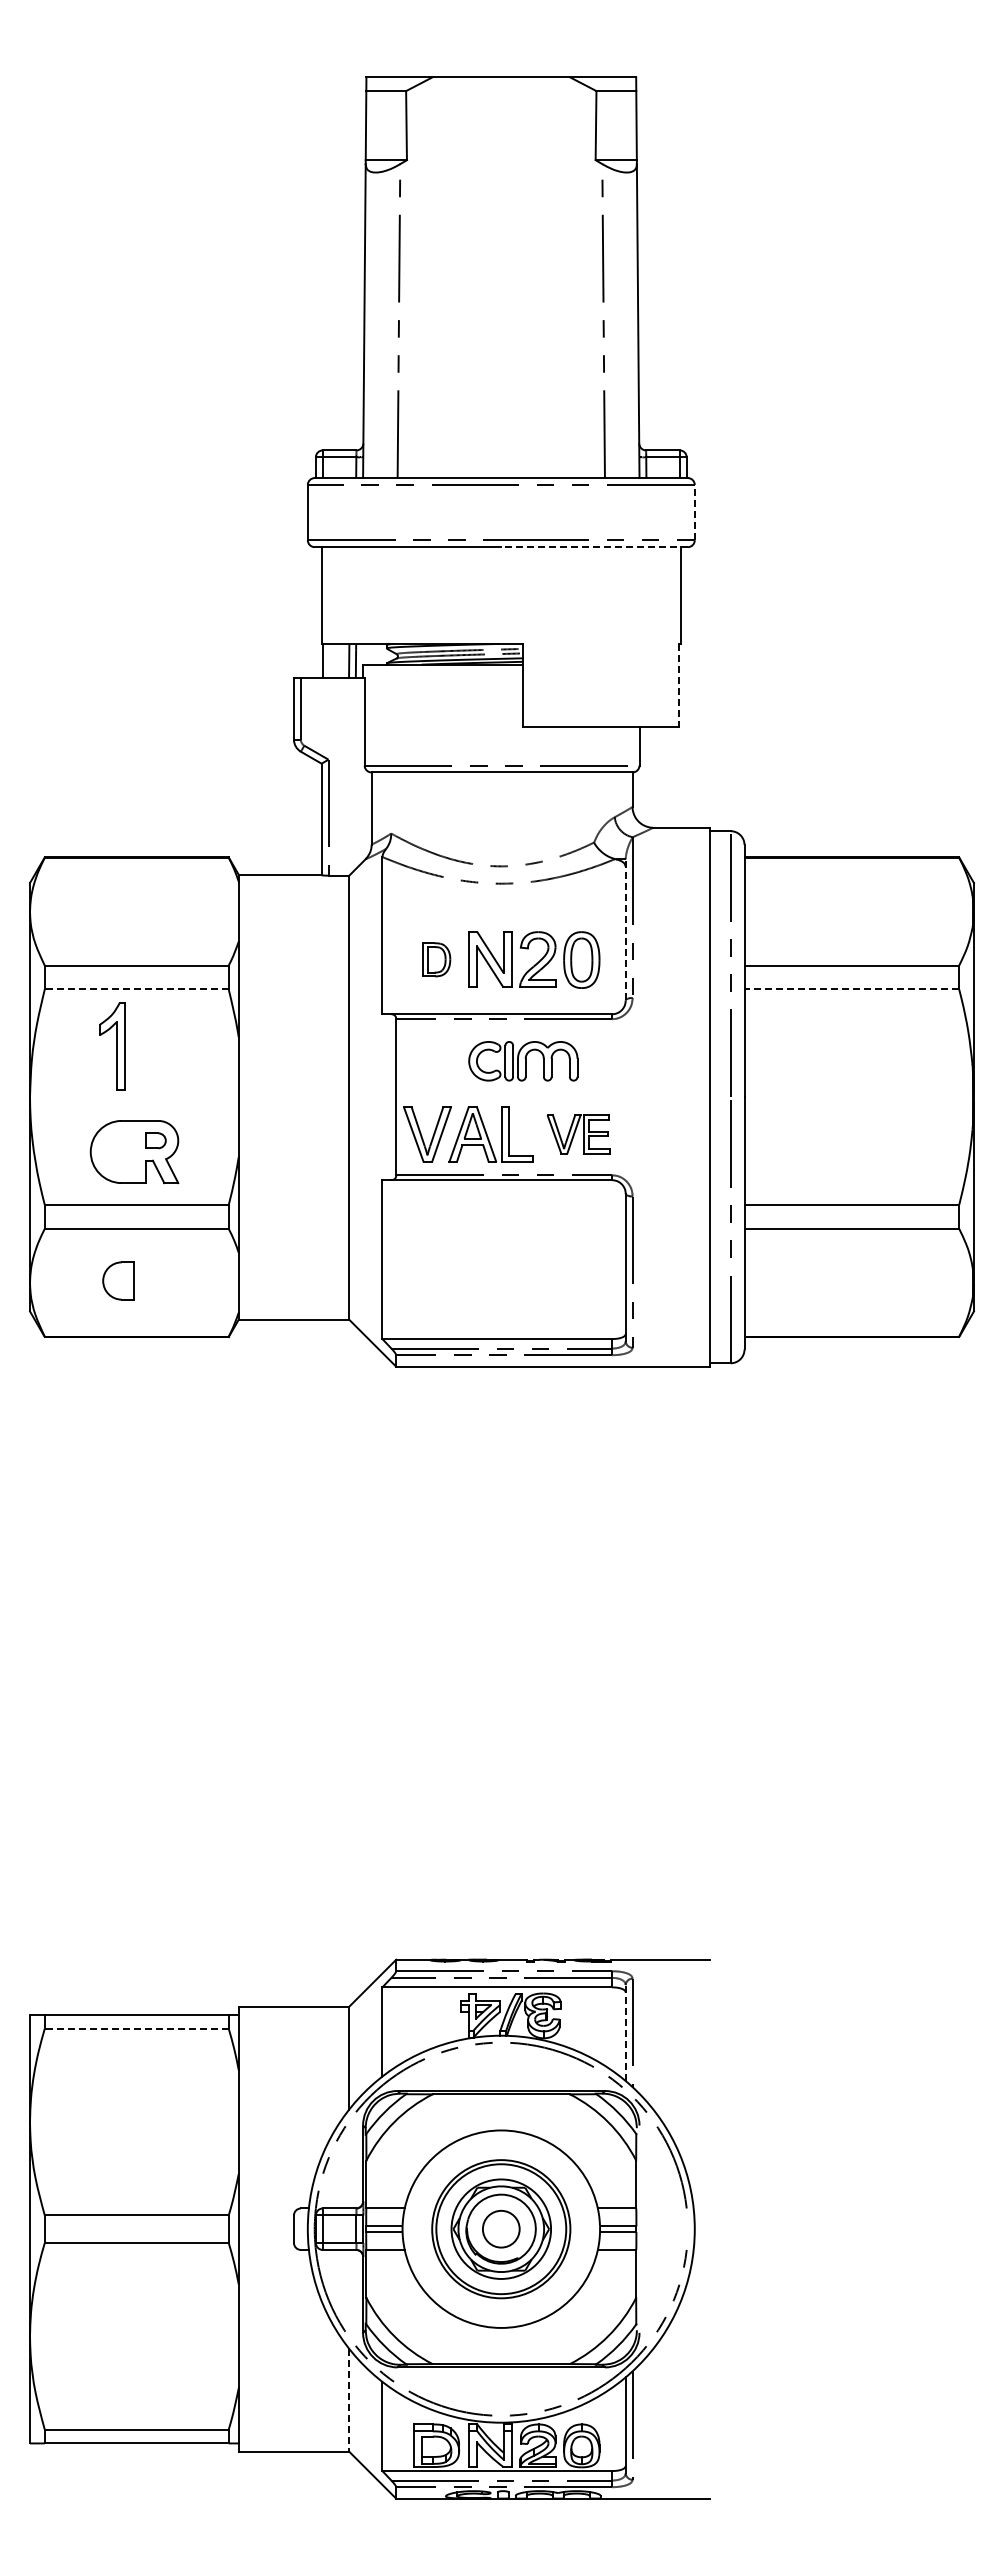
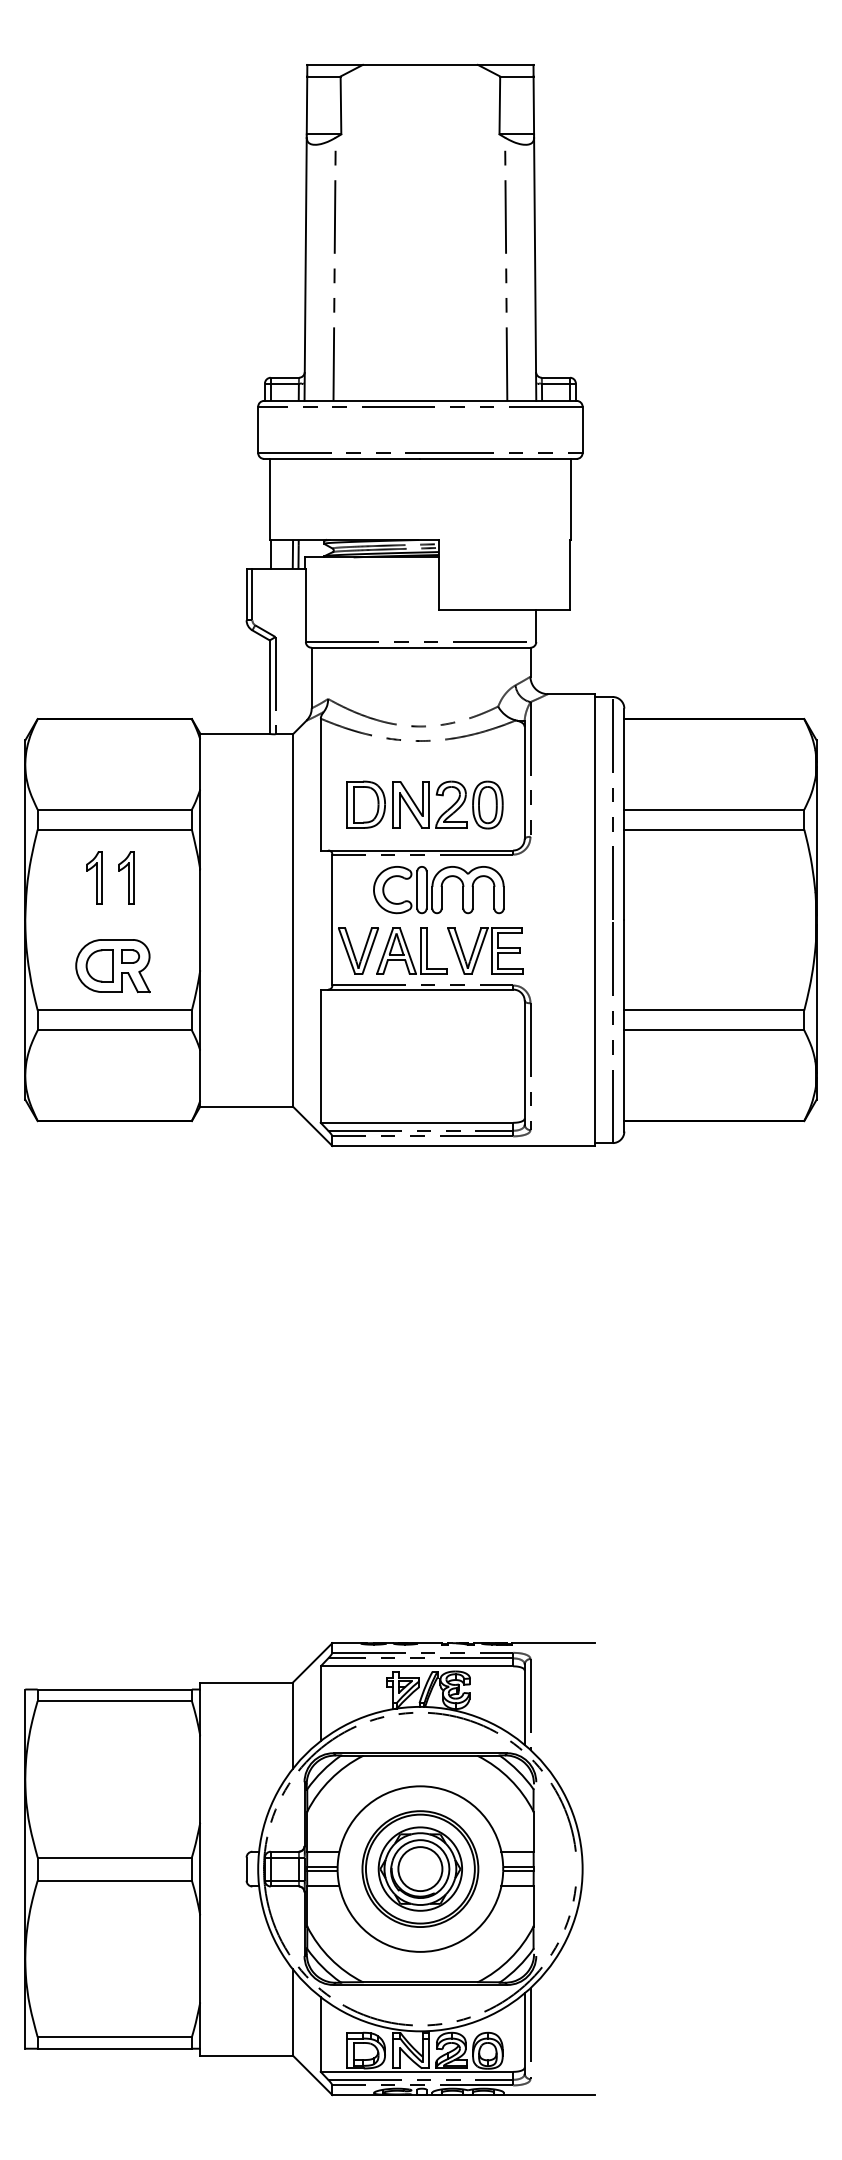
line: (694, 512) -> (582, 429), dashed -> solid
line: (594, 547) -> (498, 459), dashed -> solid
line: (679, 685) -> (569, 574), dashed -> solid
line: (625, 929) -> (524, 779), dashed -> solid
part: (436, 959) -> (366, 804), size x1.67
line: (136, 989) -> (114, 829), dashed -> solid
line: (851, 989) -> (714, 829), dashed -> solid
part: (112, 1046) -> (94, 877), size x0.71
part: (150, 1046) -> (126, 877), added
part: (523, 1060) -> (439, 889), size x1.43
part: (578, 1134) -> (485, 951), size x1.43
part: (118, 1280) -> (99, 965), moved
line: (136, 2028) -> (114, 1700), dashed -> solid
line: (625, 2033) -> (524, 1705), dashed -> solid
circle: (501, 2228) -> (420, 1868), size x1.43
line: (349, 2400) -> (293, 2012), dashed -> solid

